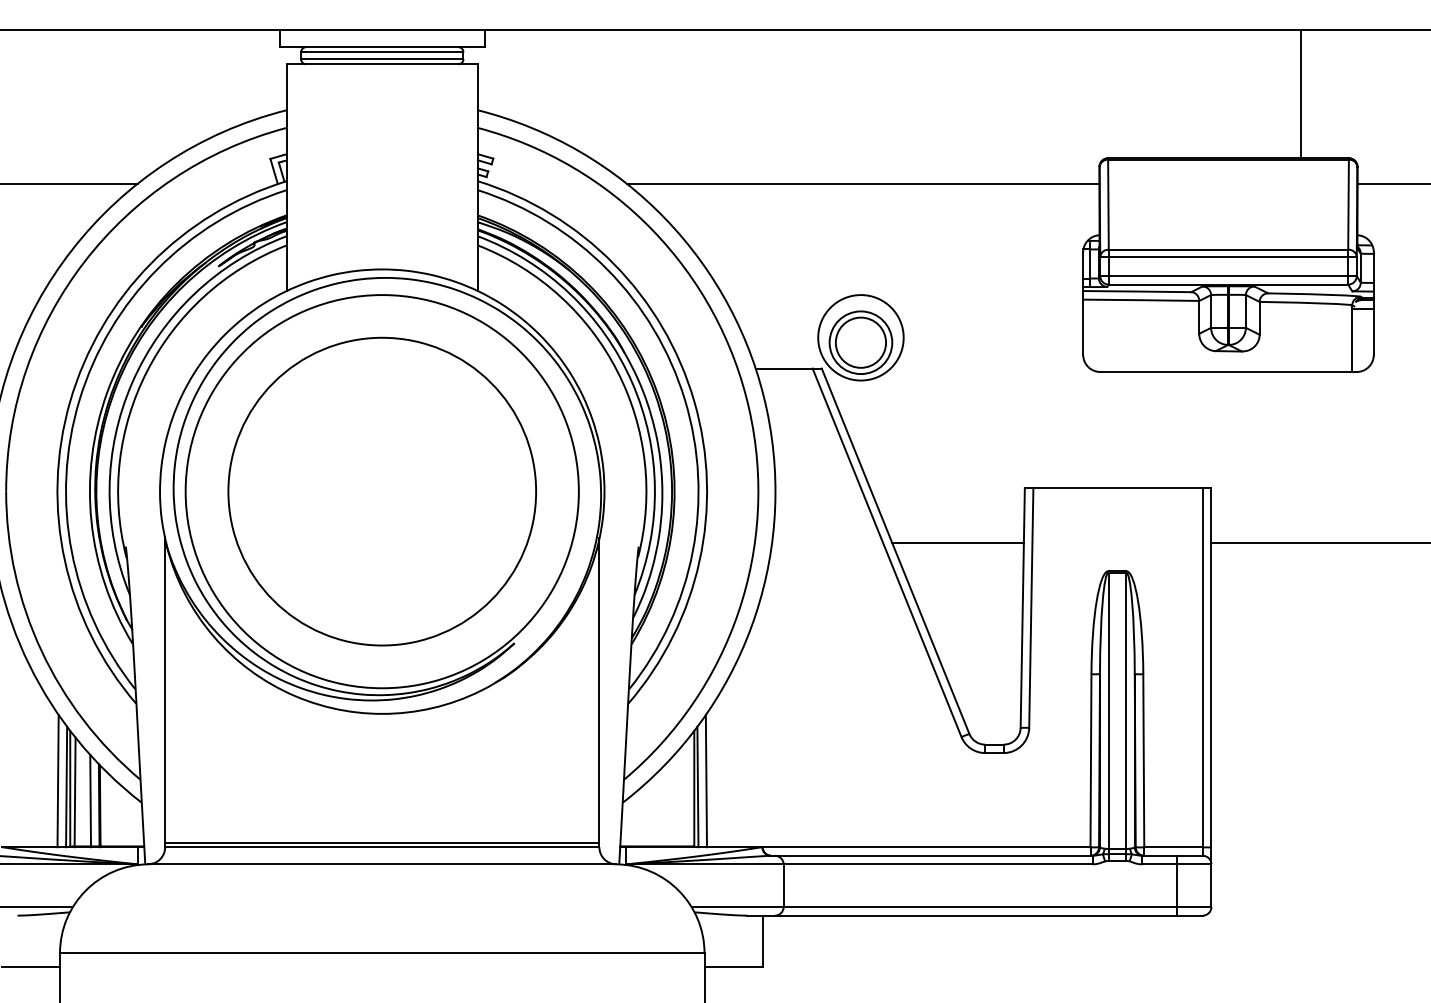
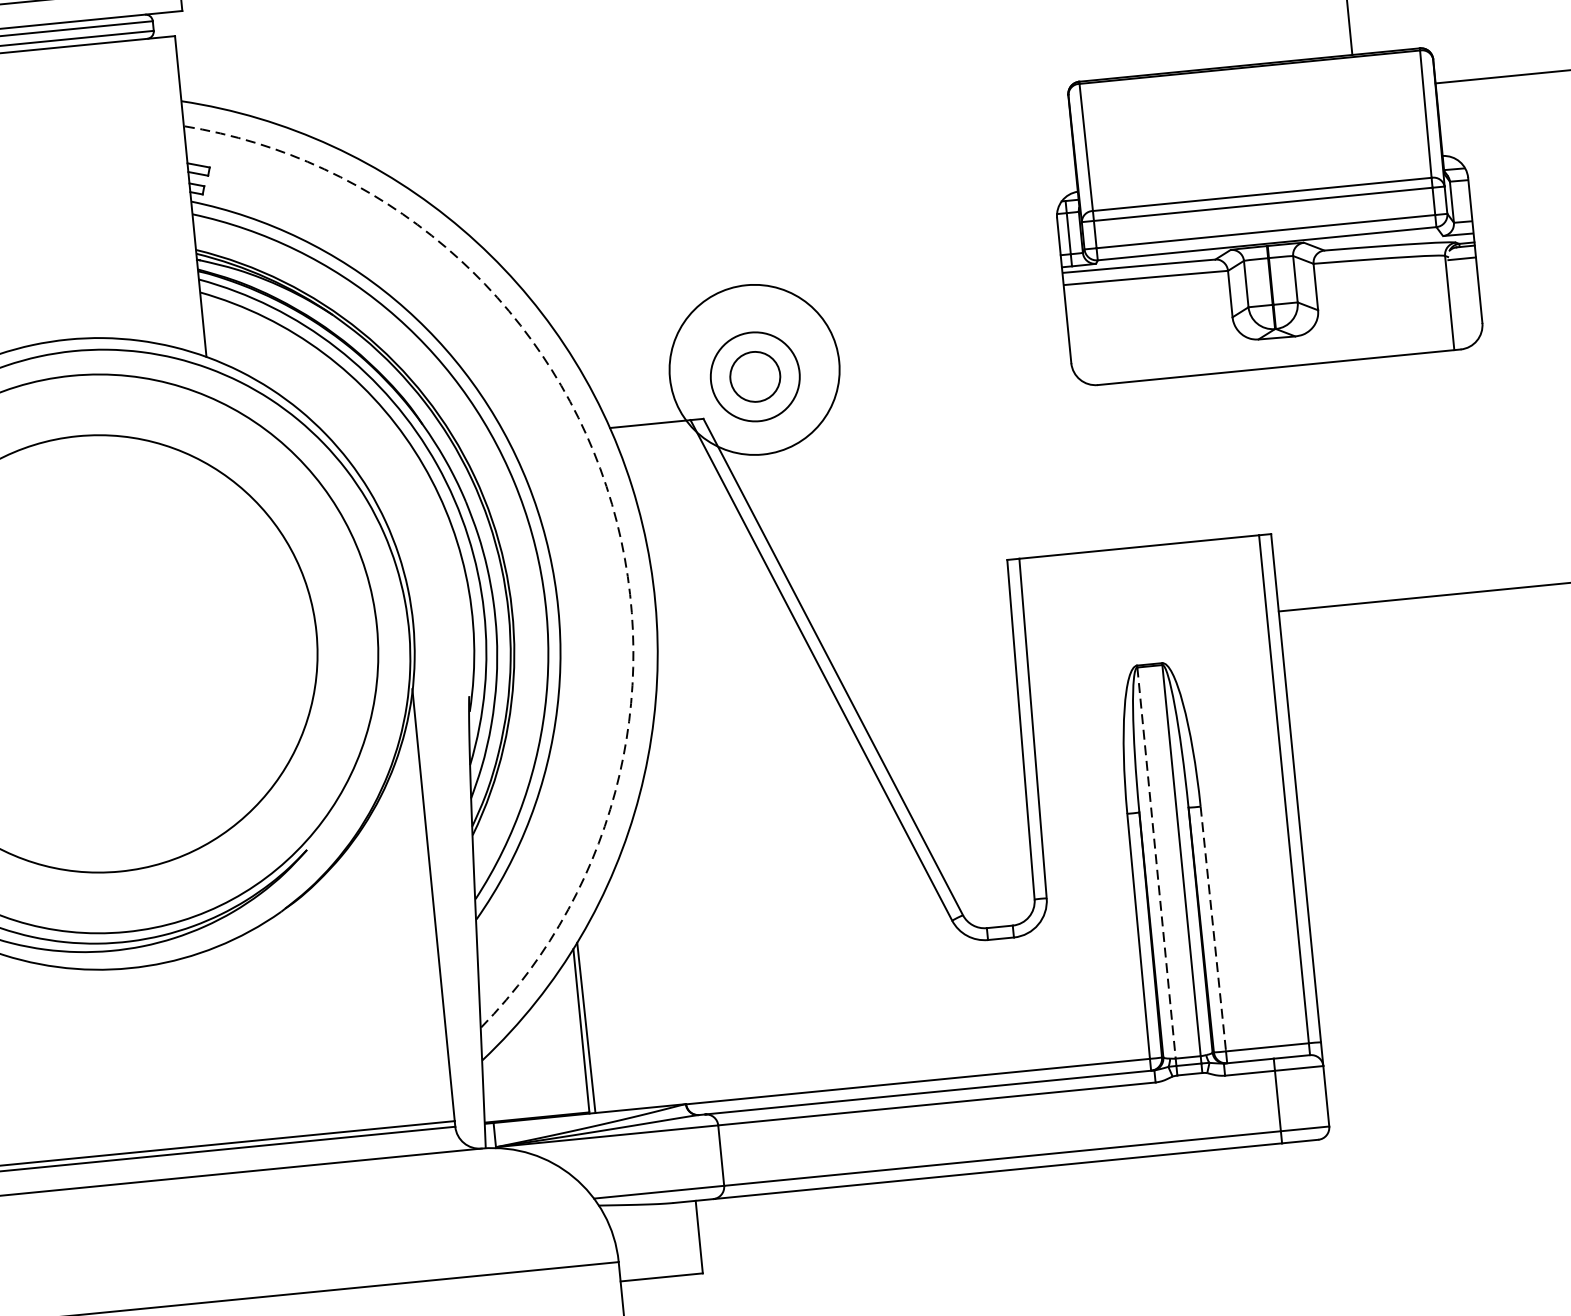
line: (863, 183) -> (736, 151), removed
circle: (860, 337) -> (753, 369), size x1.4
circle: (860, 342) -> (754, 376), size x0.7
arc: (749, 409) -> (606, 486), solid -> dashed
line: (957, 542) -> (919, 646), removed
line: (1108, 711) -> (1156, 864), solid -> dashed
line: (1143, 760) -> (1212, 928), solid -> dashed
line: (706, 781) -> (597, 1018), removed

